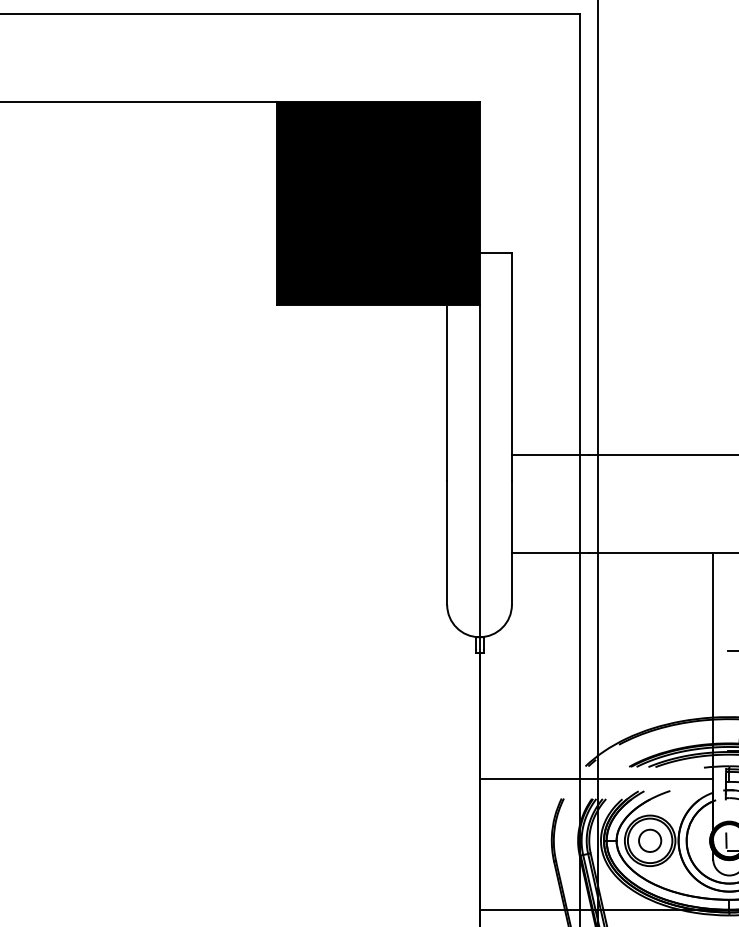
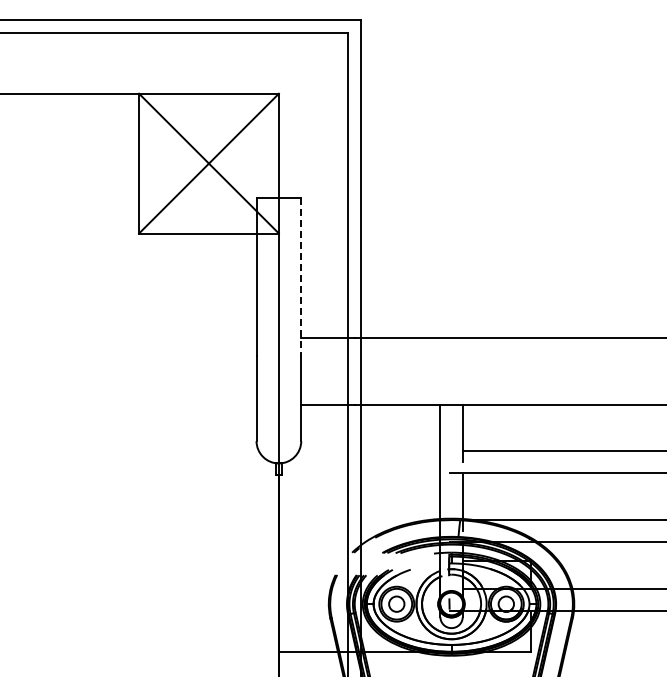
fill: (377, 203) -> (208, 163), removed
line: (512, 366) -> (301, 276), solid -> dashed
line: (596, 779) -> (359, 561), removed

